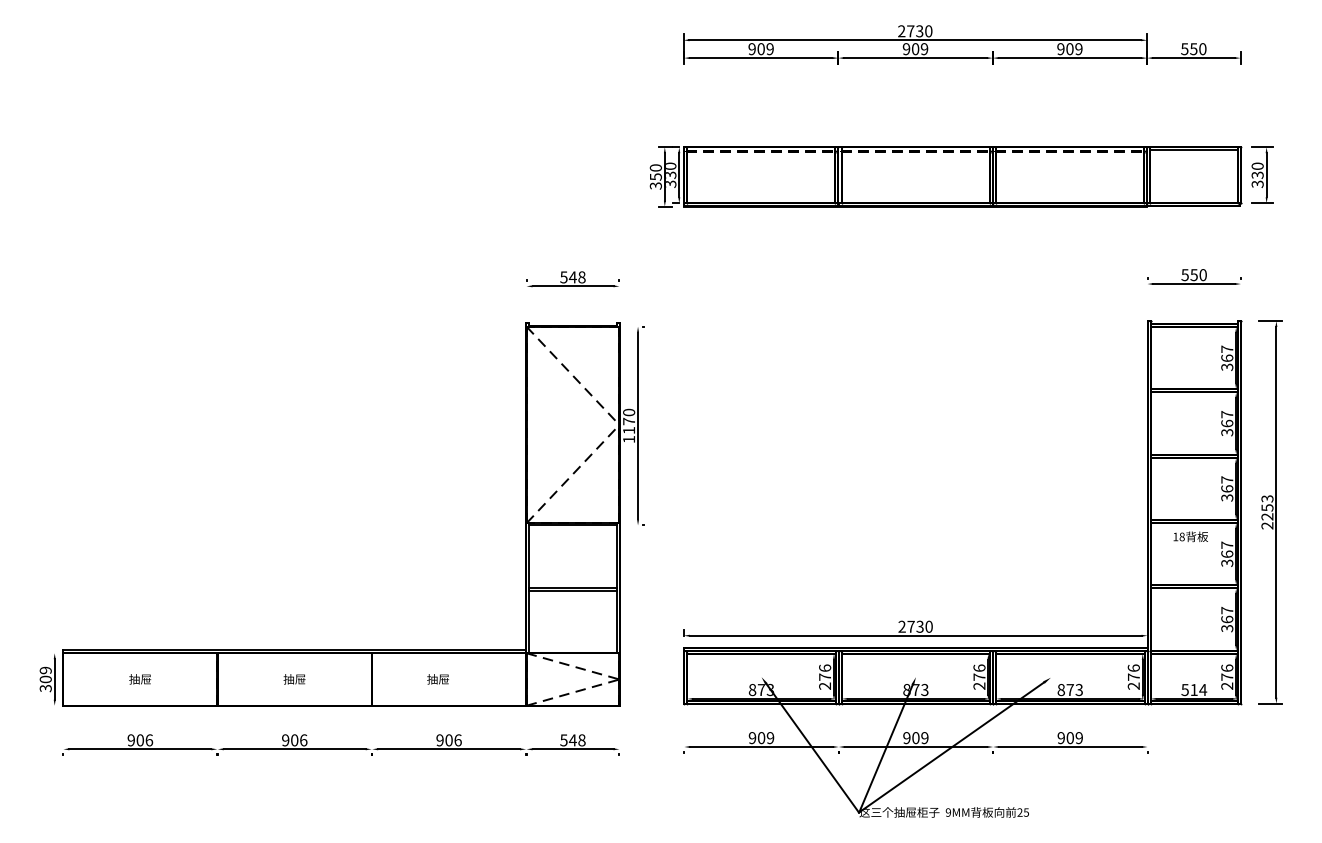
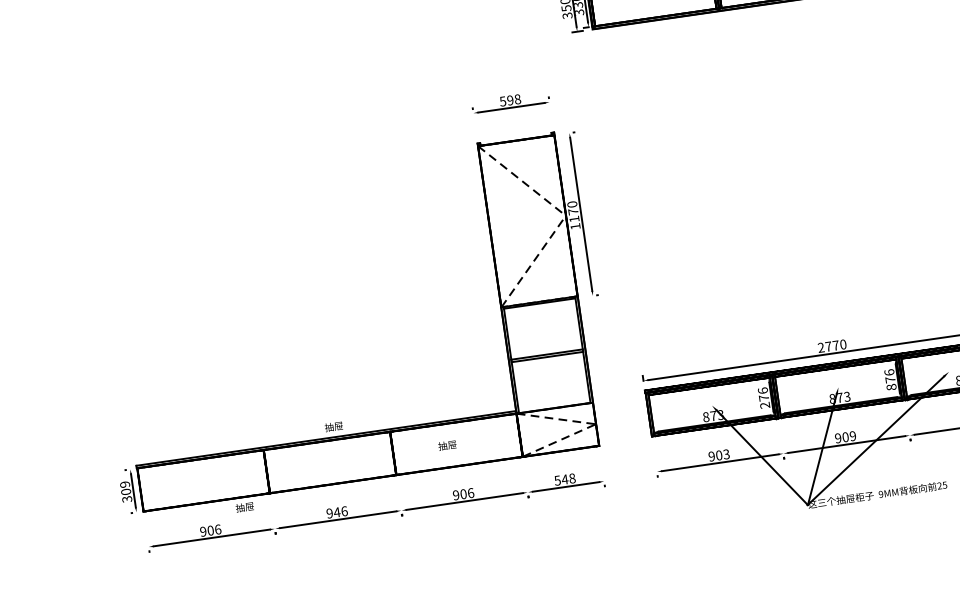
text: (572, 277) -> (510, 100), 548 -> 598
text: (919, 626) -> (835, 345), 2730 -> 2770
text: (140, 679) -> (245, 507), moved
text: (294, 679) -> (333, 426), moved
text: (979, 685) -> (891, 386), 276 -> 876
text: (770, 737) -> (726, 453), 909 -> 903
text: (294, 740) -> (337, 512), 906 -> 946

